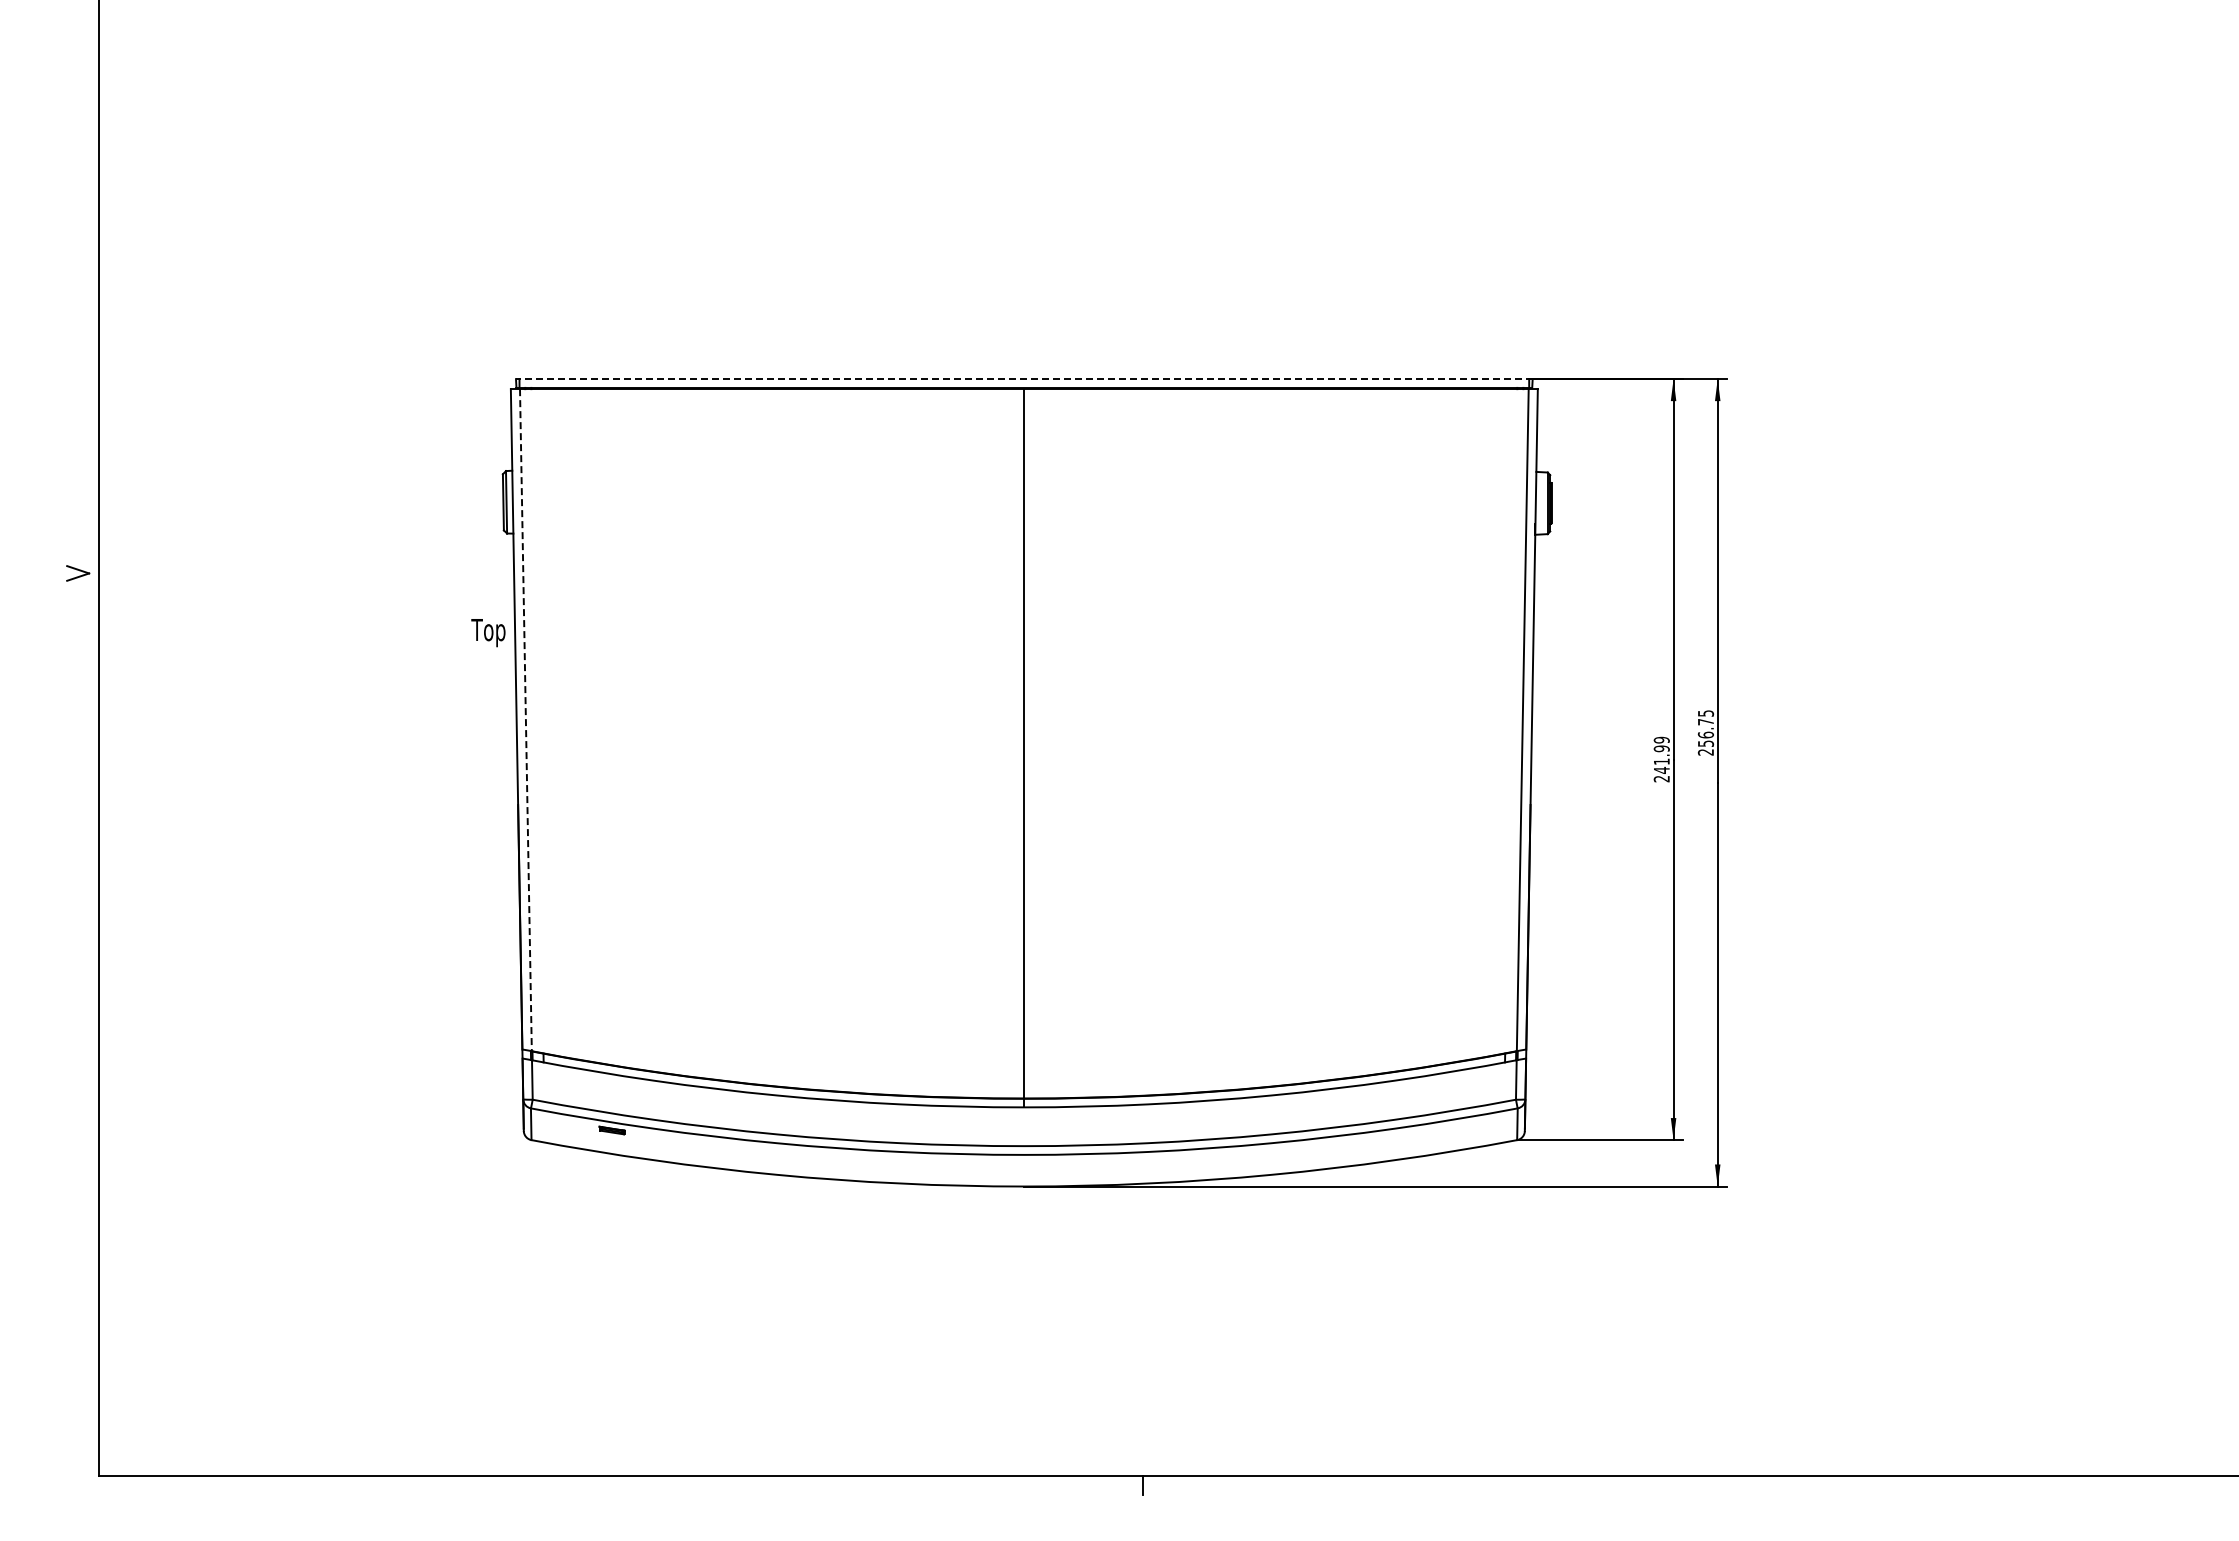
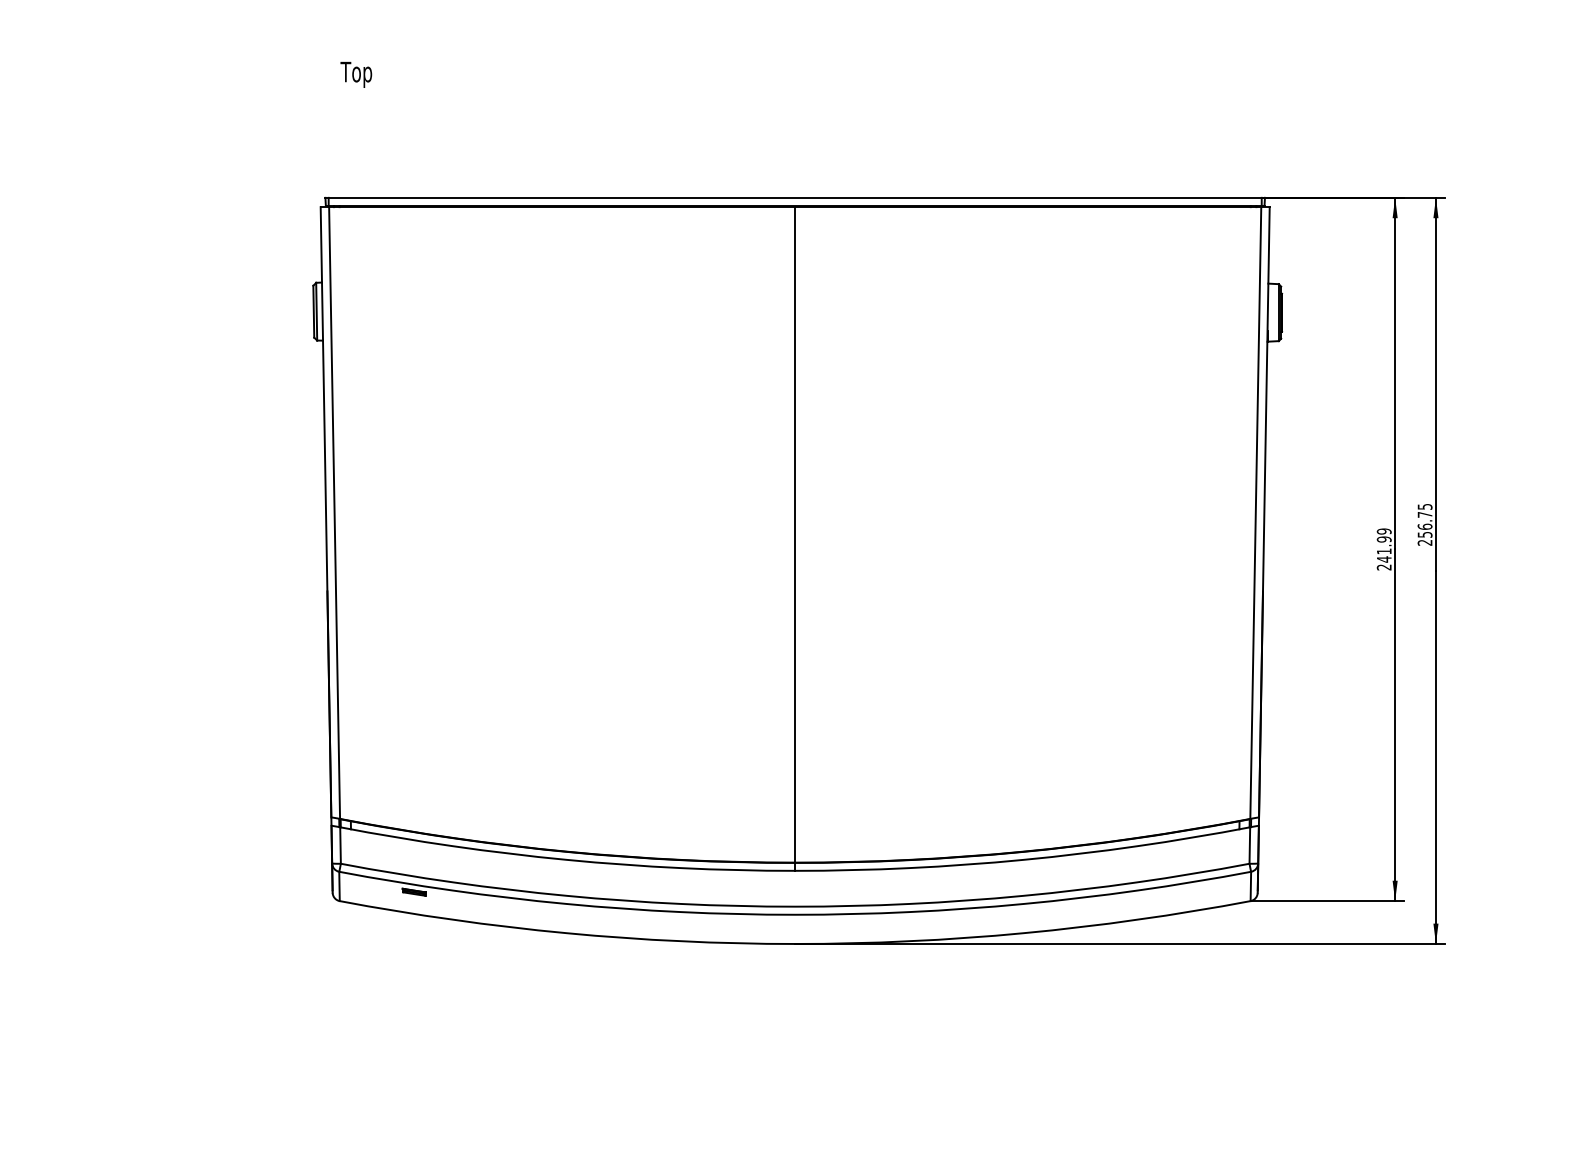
line: (1023, 379) -> (794, 198), dashed -> solid
text: (488, 633) -> (356, 75), moved
line: (525, 720) -> (334, 513), dashed -> solid

